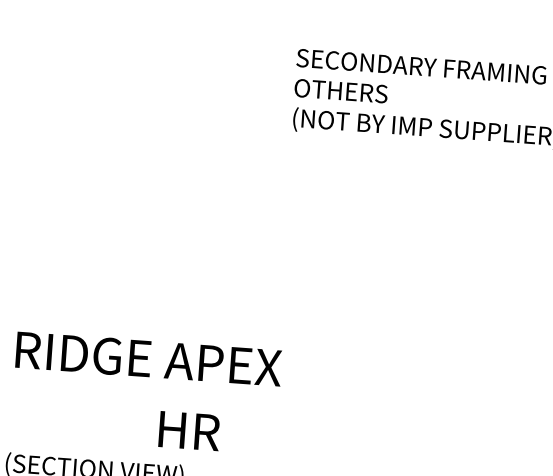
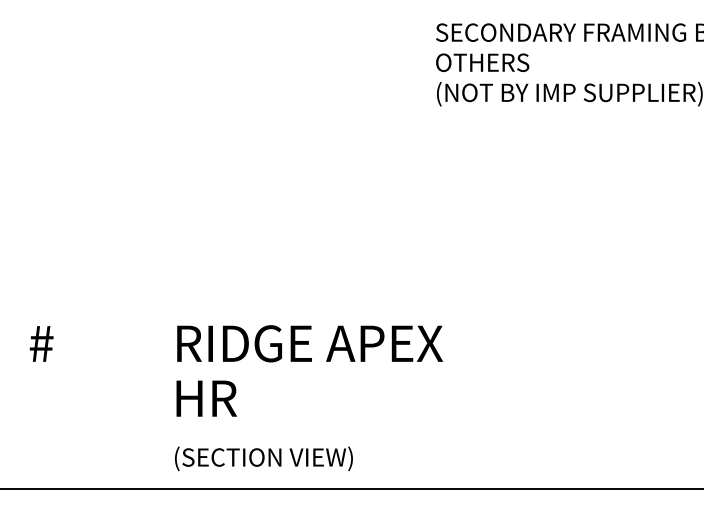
text: (189, 430) -> (206, 398), moved

